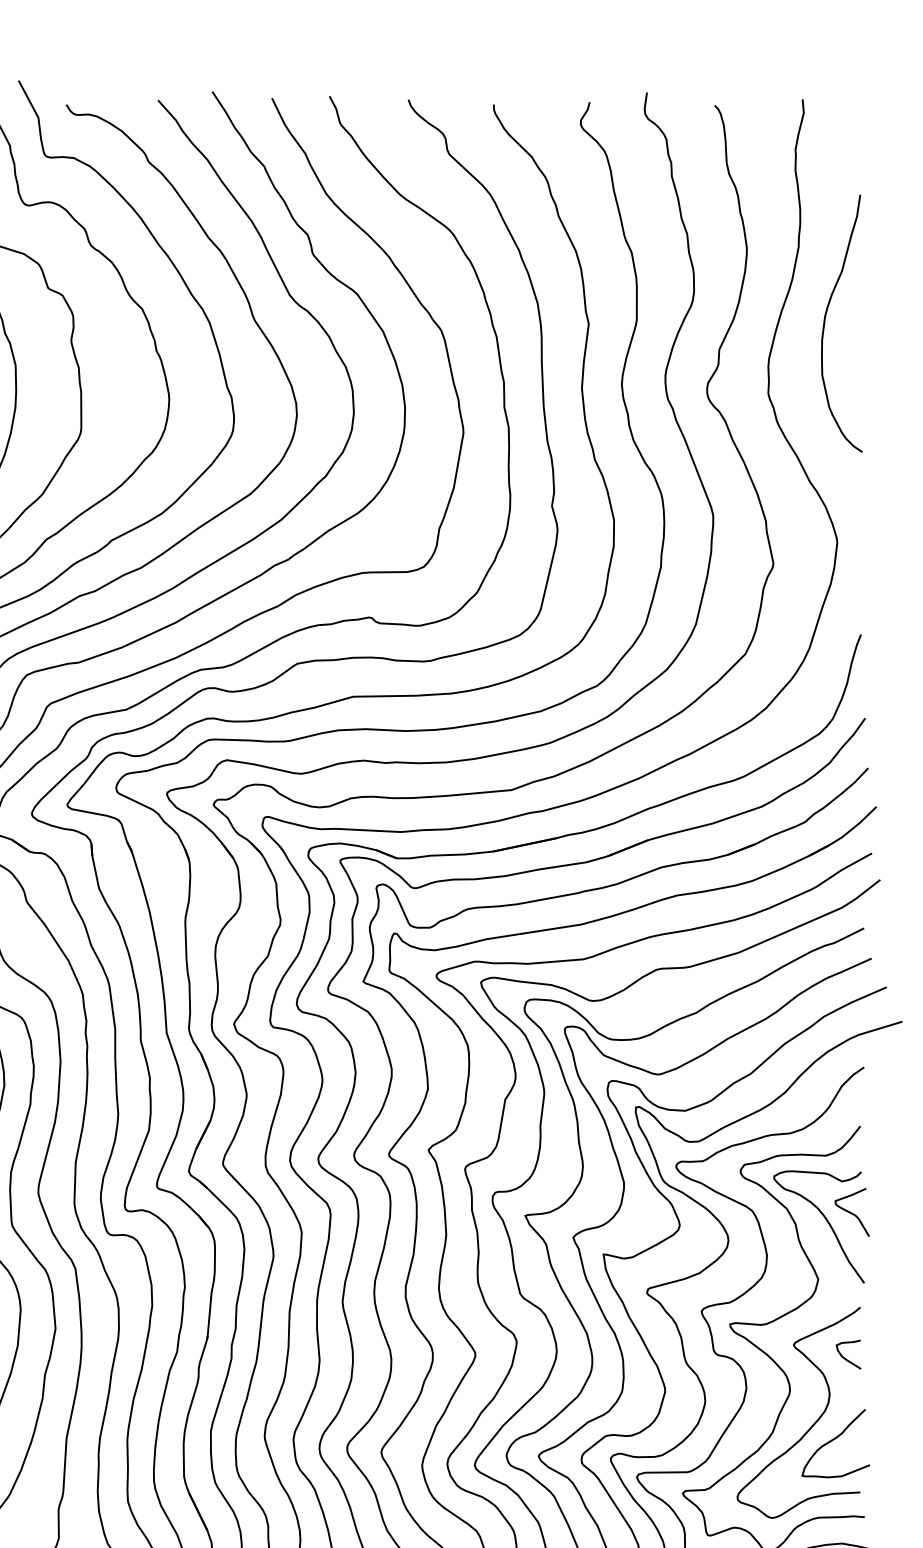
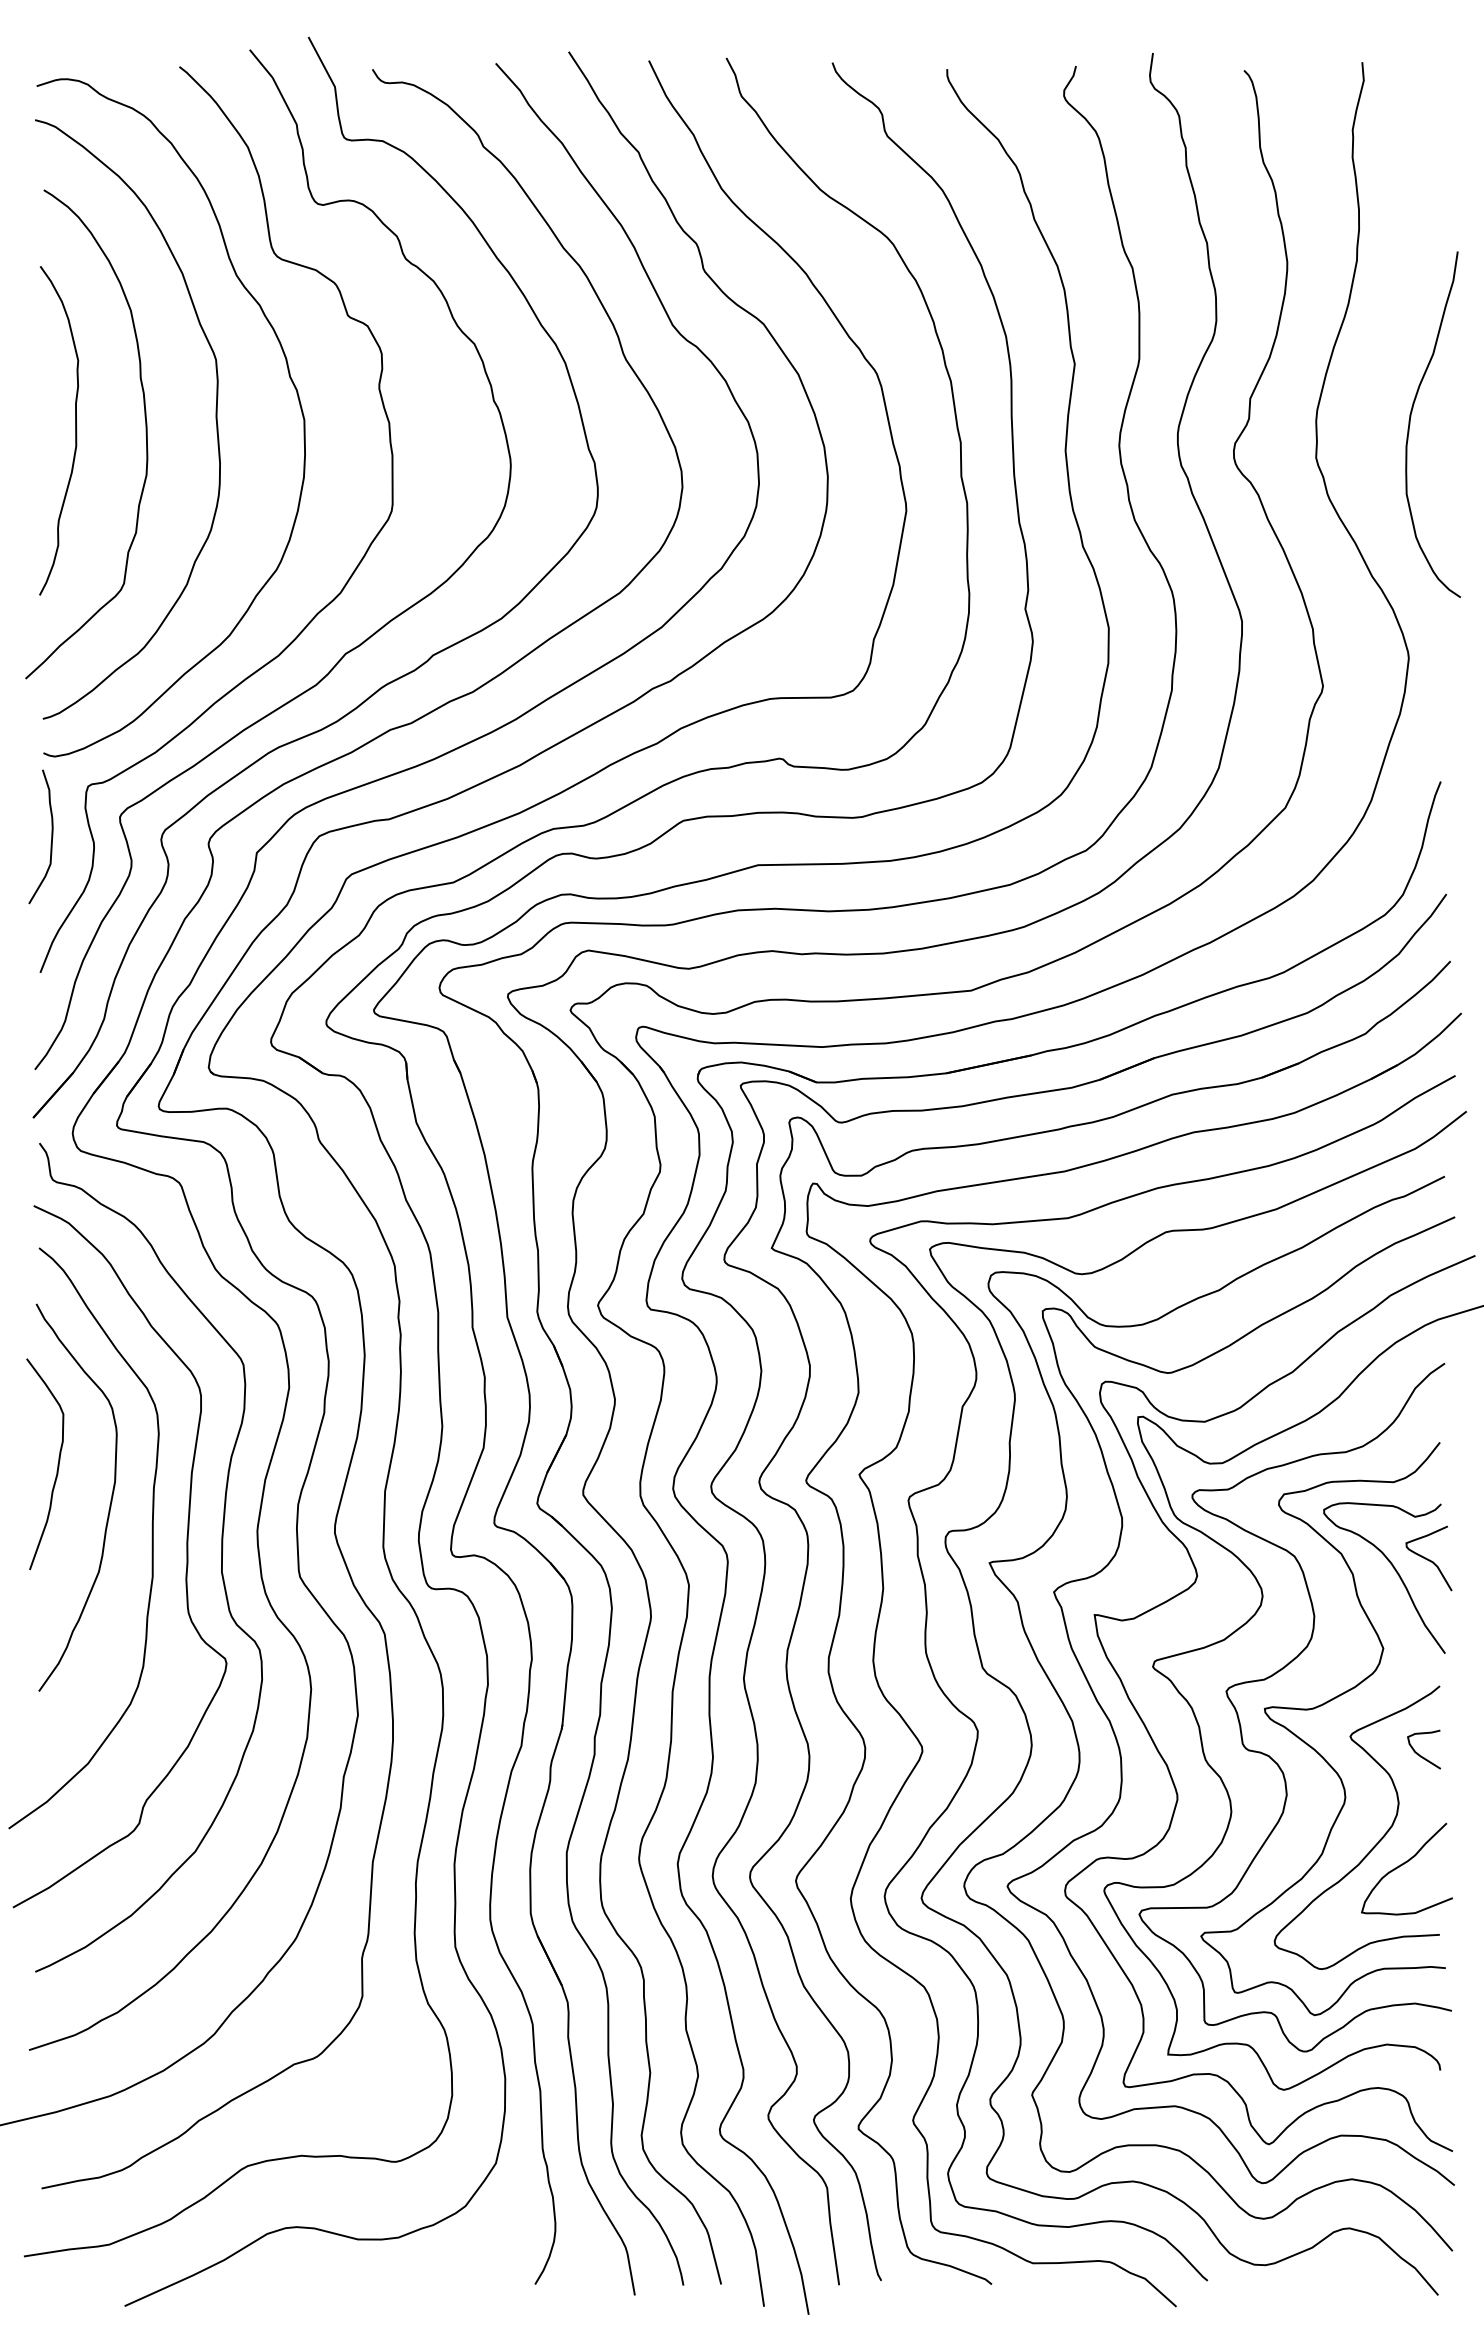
curve: (825, 323) -> (1410, 424), moved

